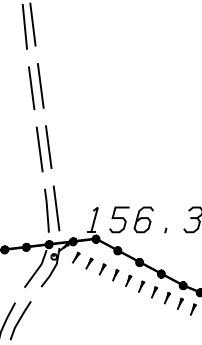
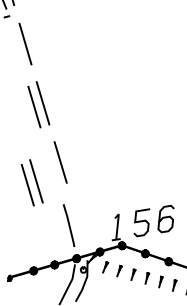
line: (24, 26) -> (17, 47), removed
line: (39, 149) -> (51, 166), removed
part: (17, 162) -> (32, 182), added
line: (56, 208) -> (78, 221), removed

